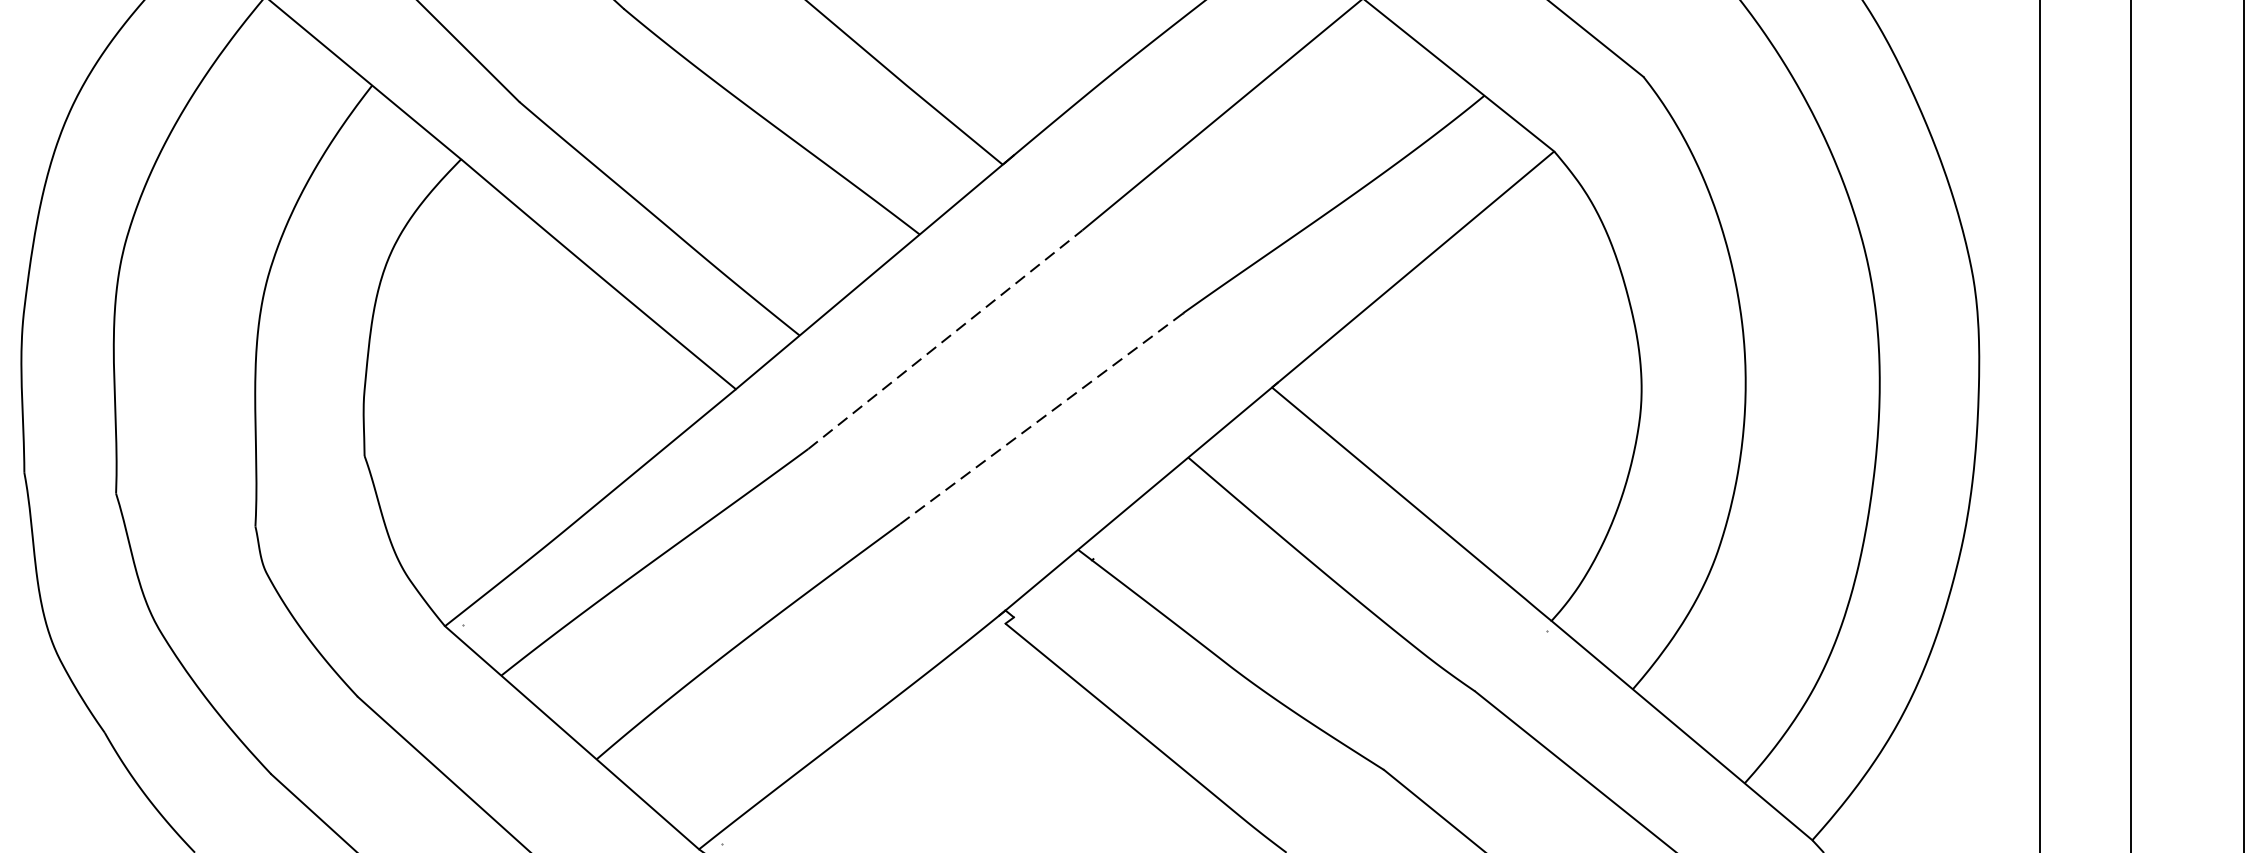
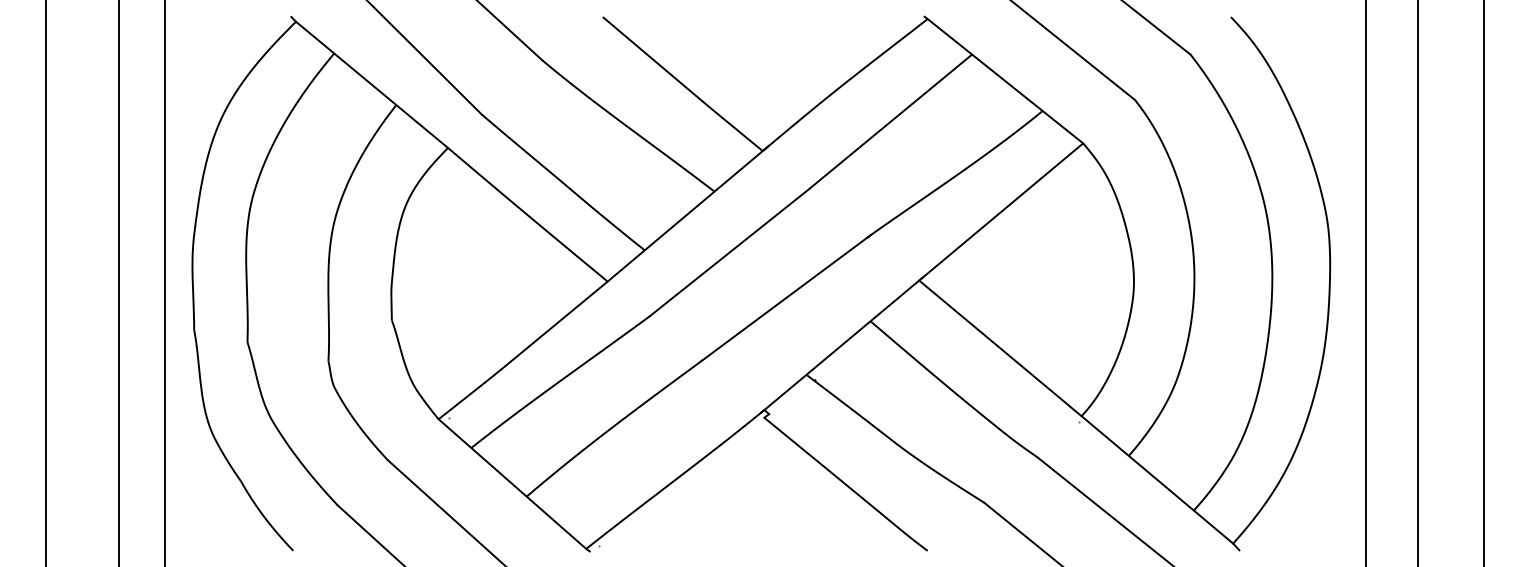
line: (945, 339) -> (729, 252), dashed -> solid
line: (1043, 416) -> (786, 297), dashed -> solid

